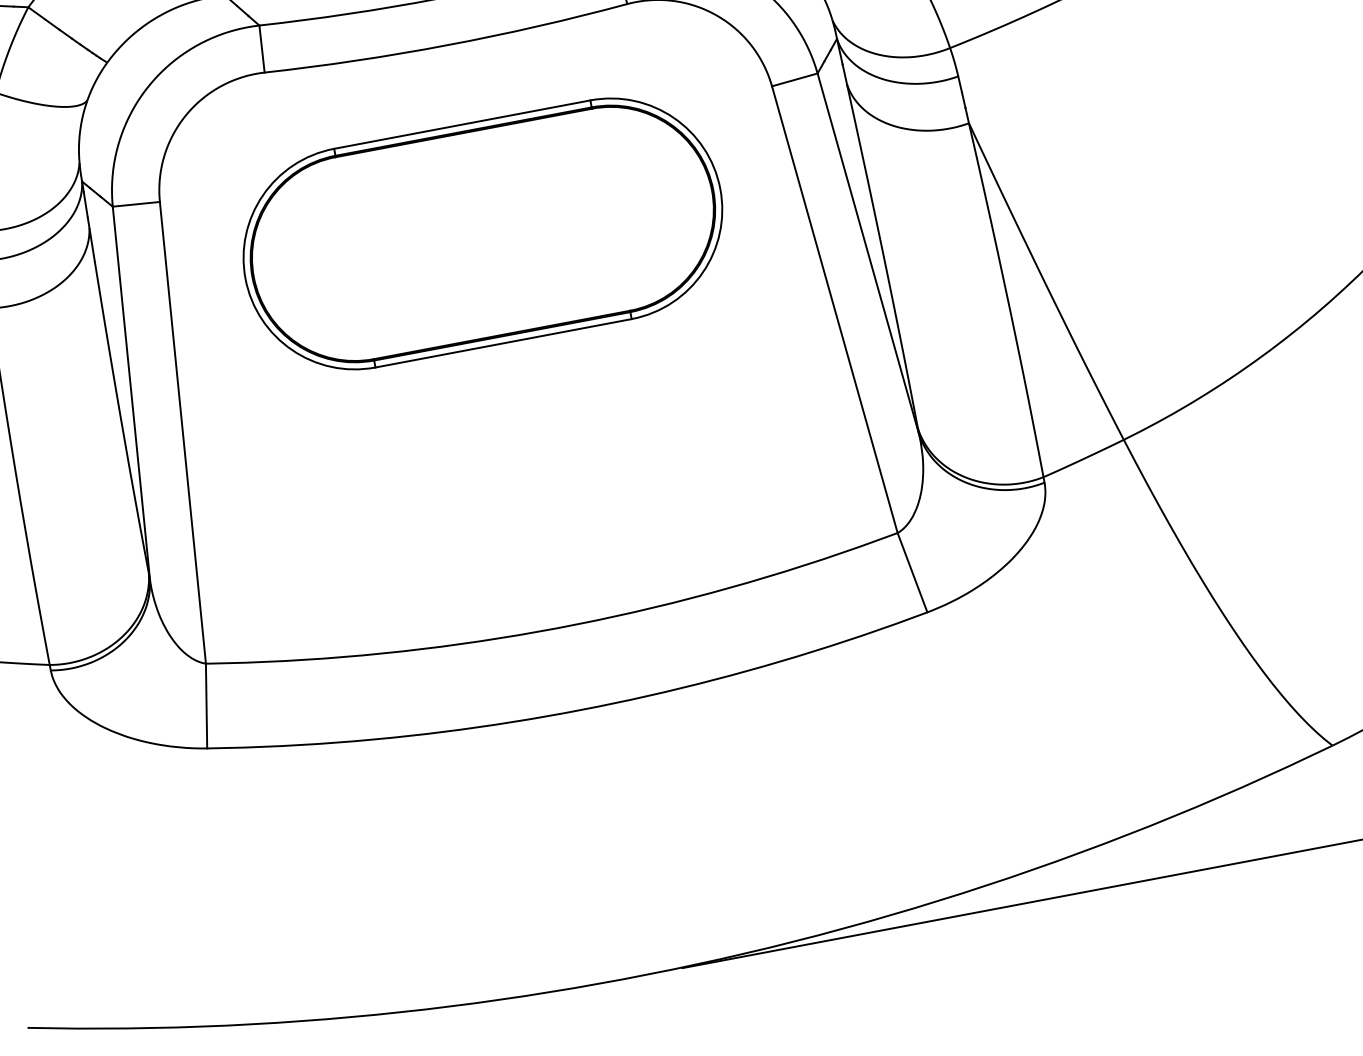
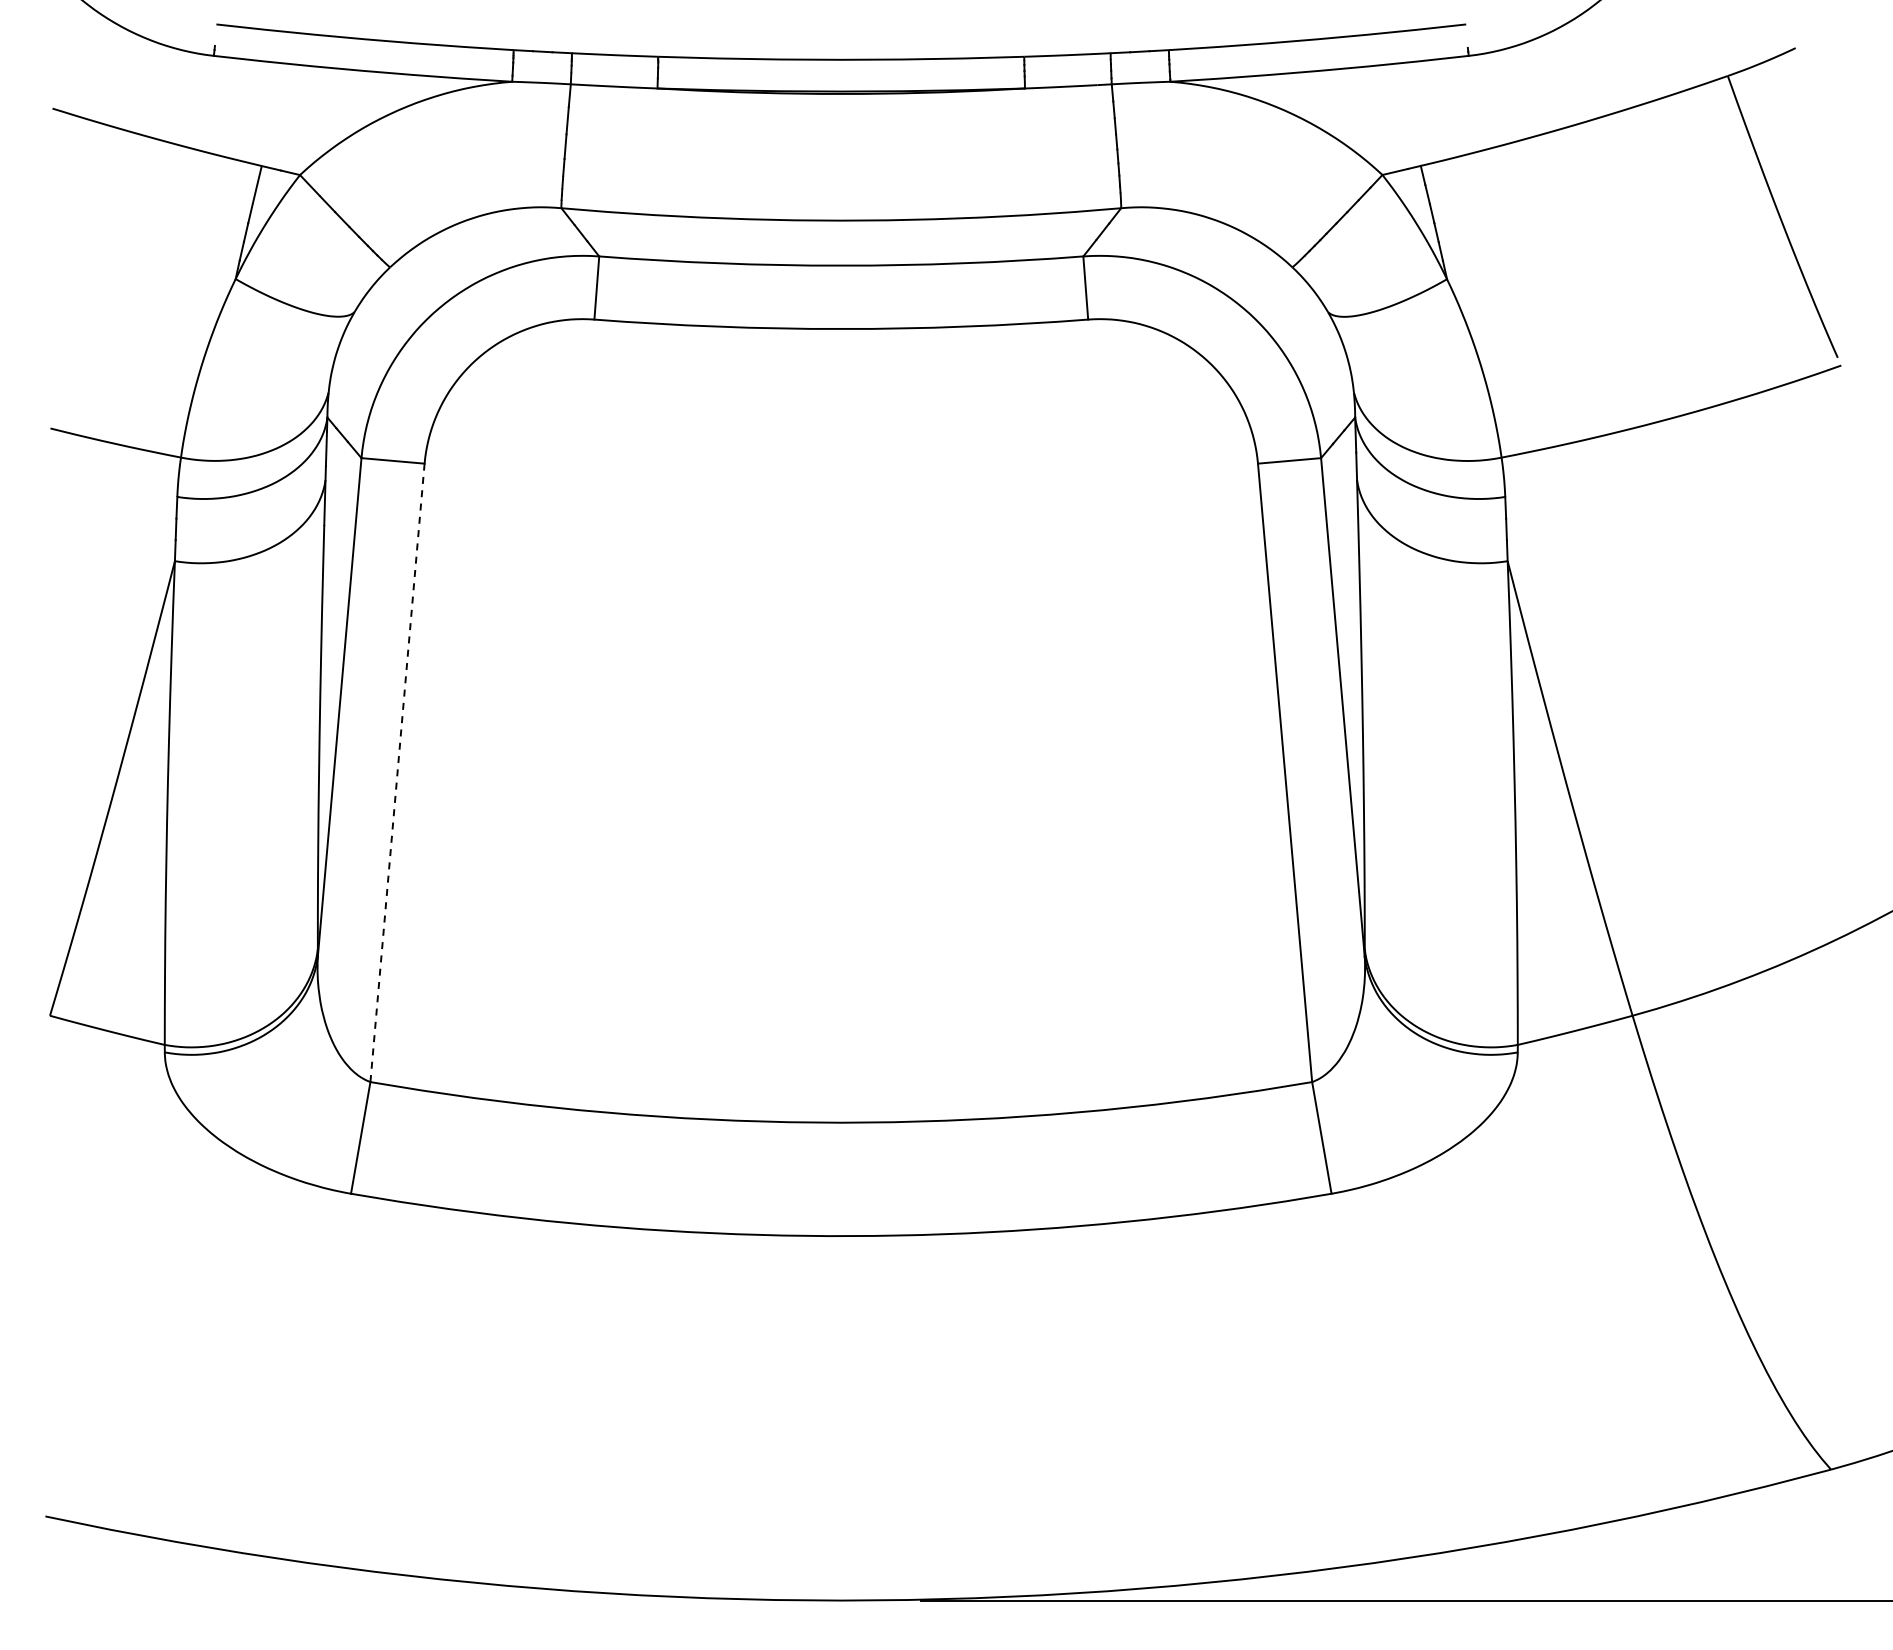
part: (483, 233) -> (841, 585), removed
line: (182, 433) -> (397, 773), solid -> dashed

